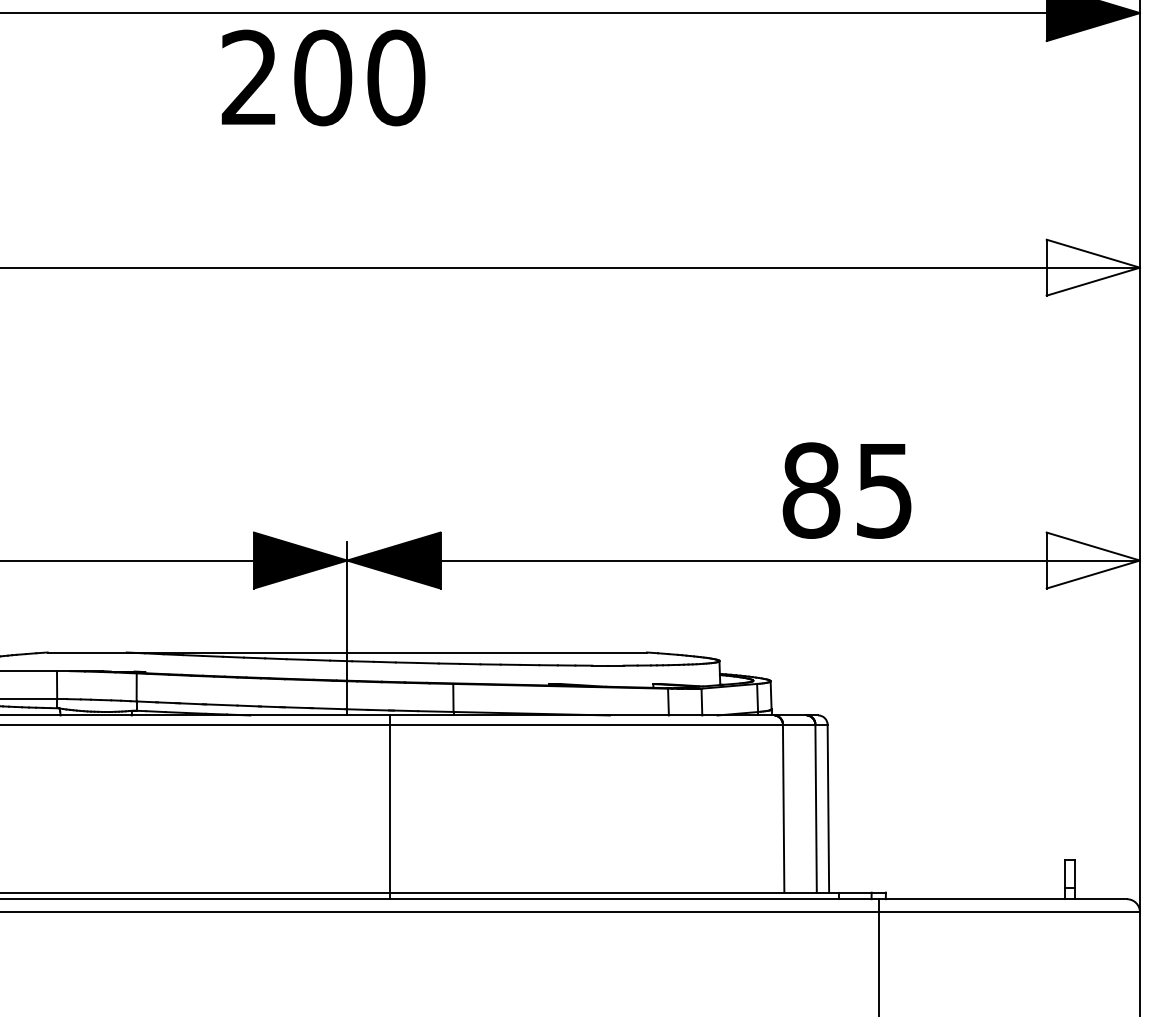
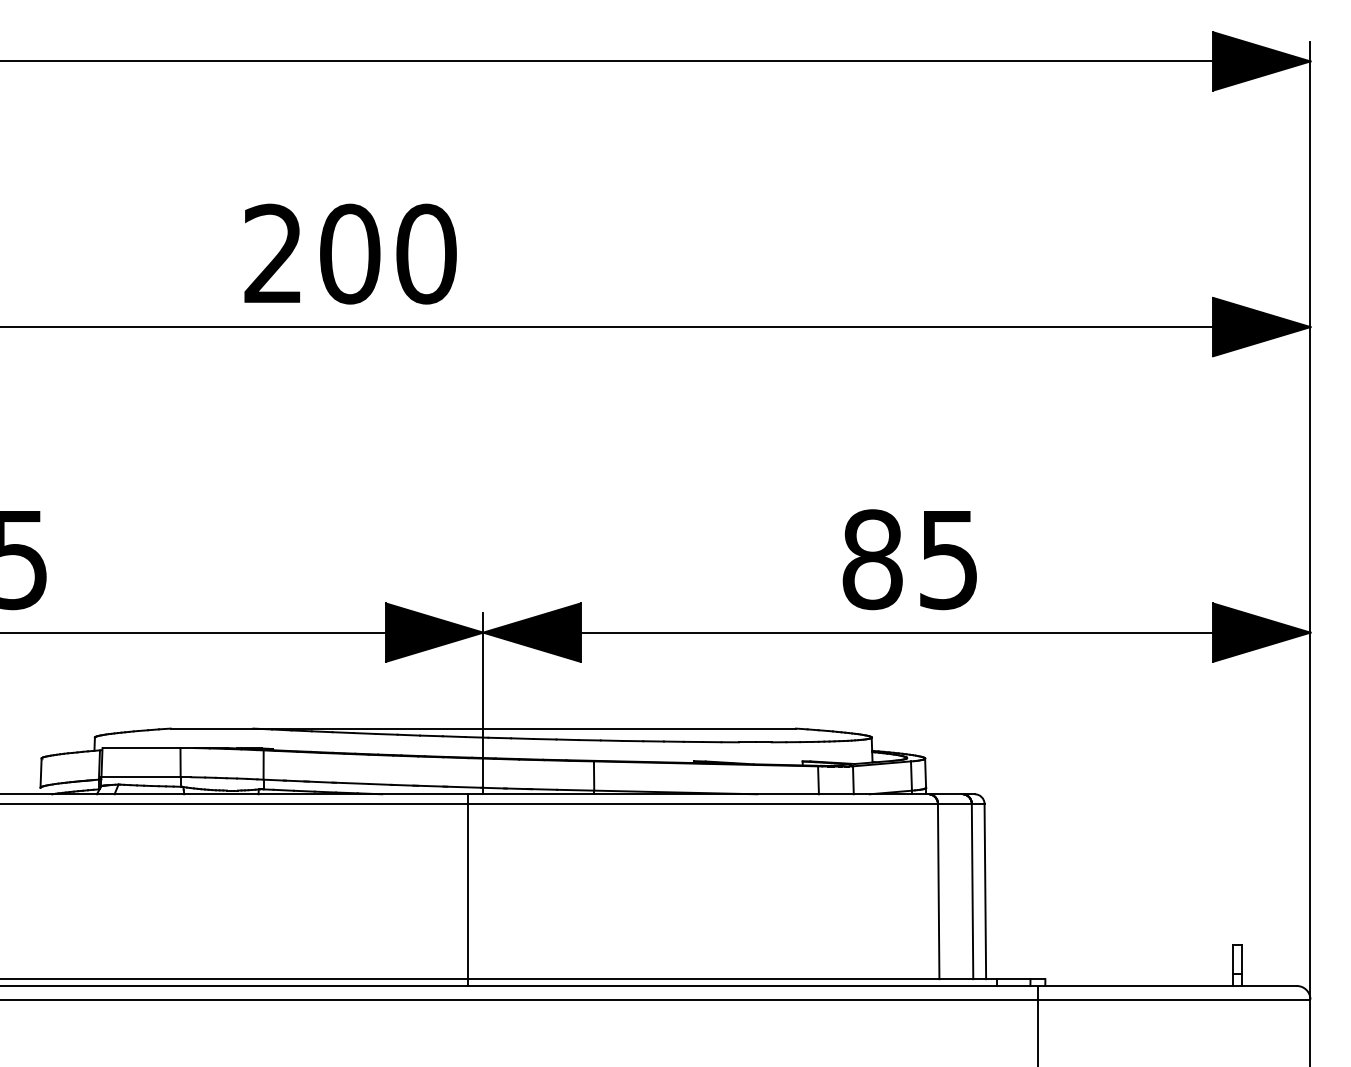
text: (323, 77) -> (350, 253), moved
fill: (1093, 267) -> (1261, 326), added
text: (846, 490) -> (909, 559), moved
fill: (1093, 560) -> (1261, 632), added
line: (389, 806) -> (467, 889), moved

